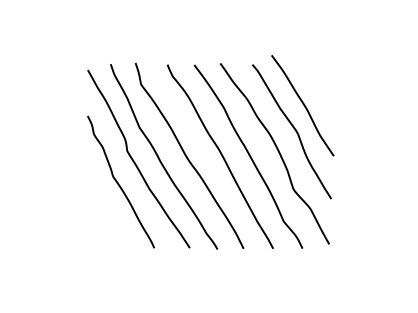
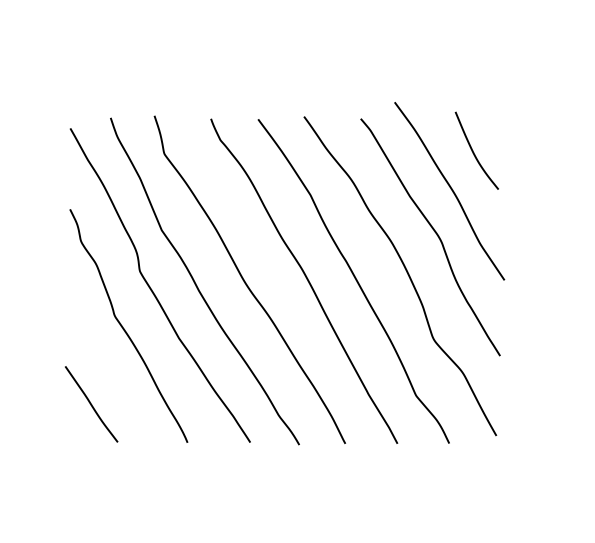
curve: (316, 82) -> (473, 150), added
line: (99, 226) -> (90, 404), added

